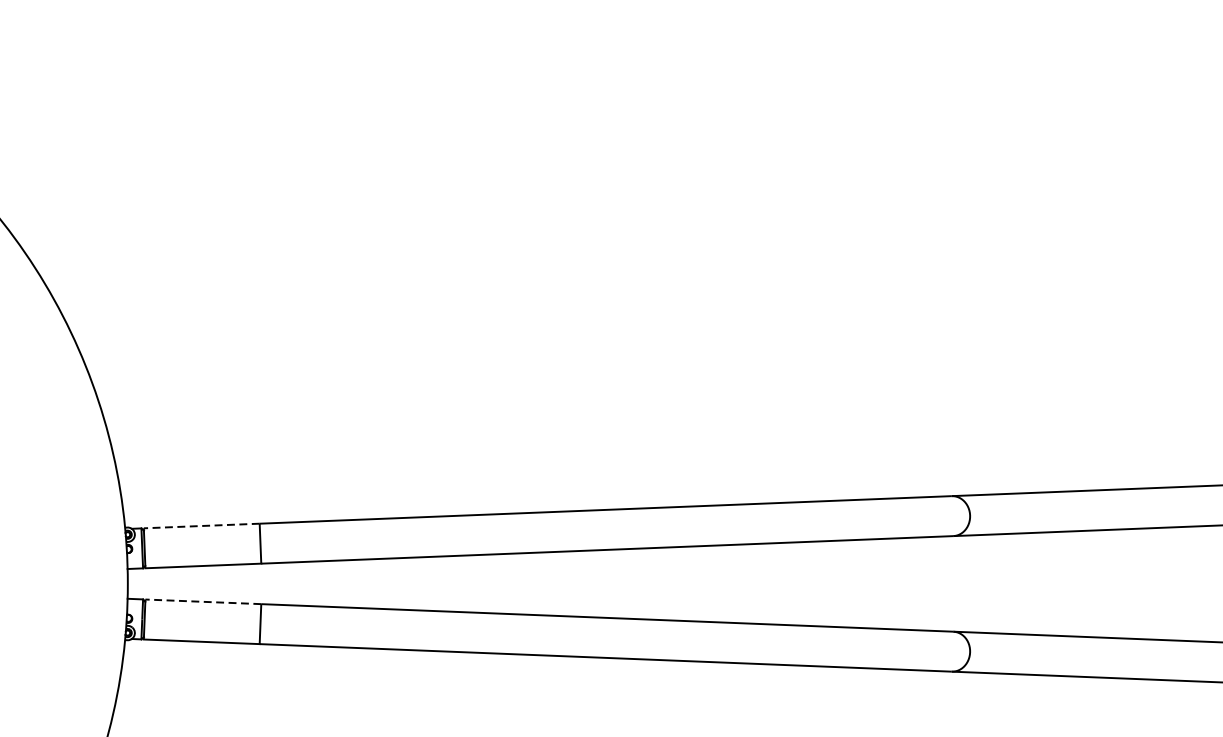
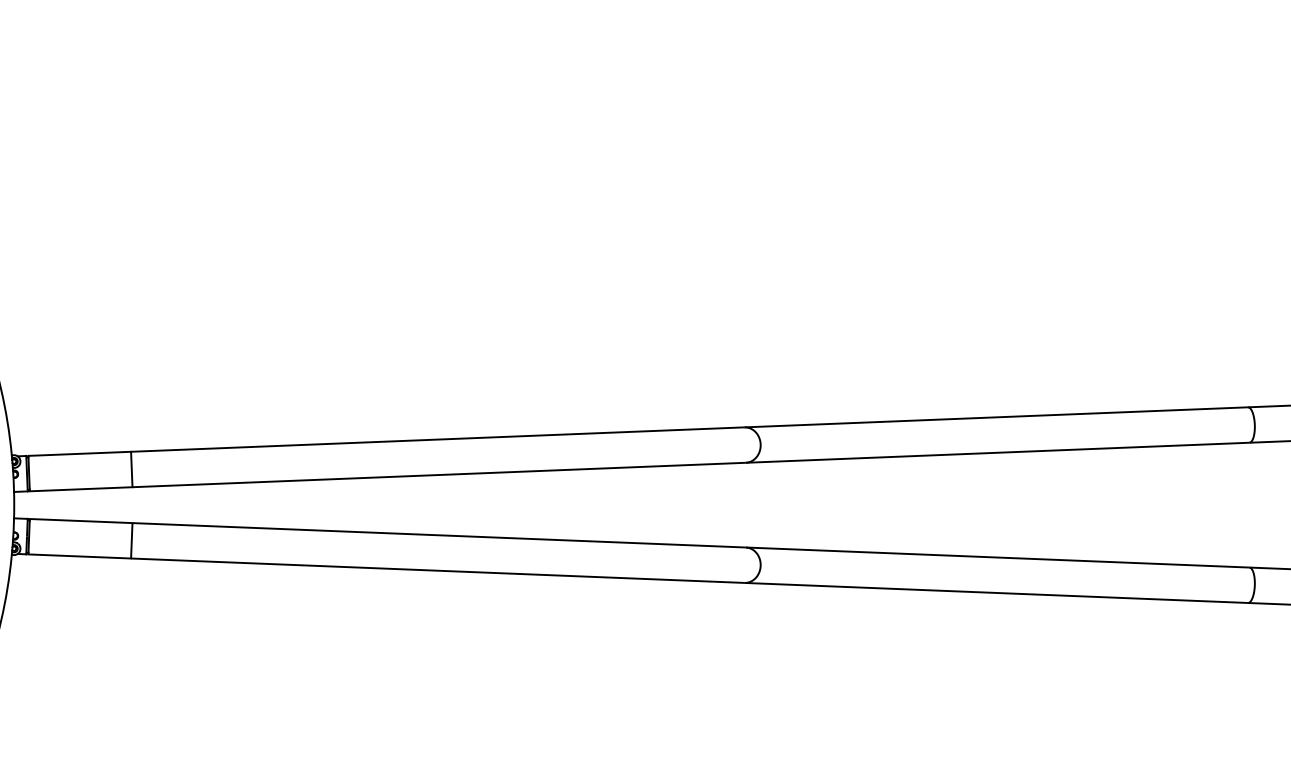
line: (201, 525) -> (79, 453), dashed -> solid
line: (202, 602) -> (80, 521), dashed -> solid

